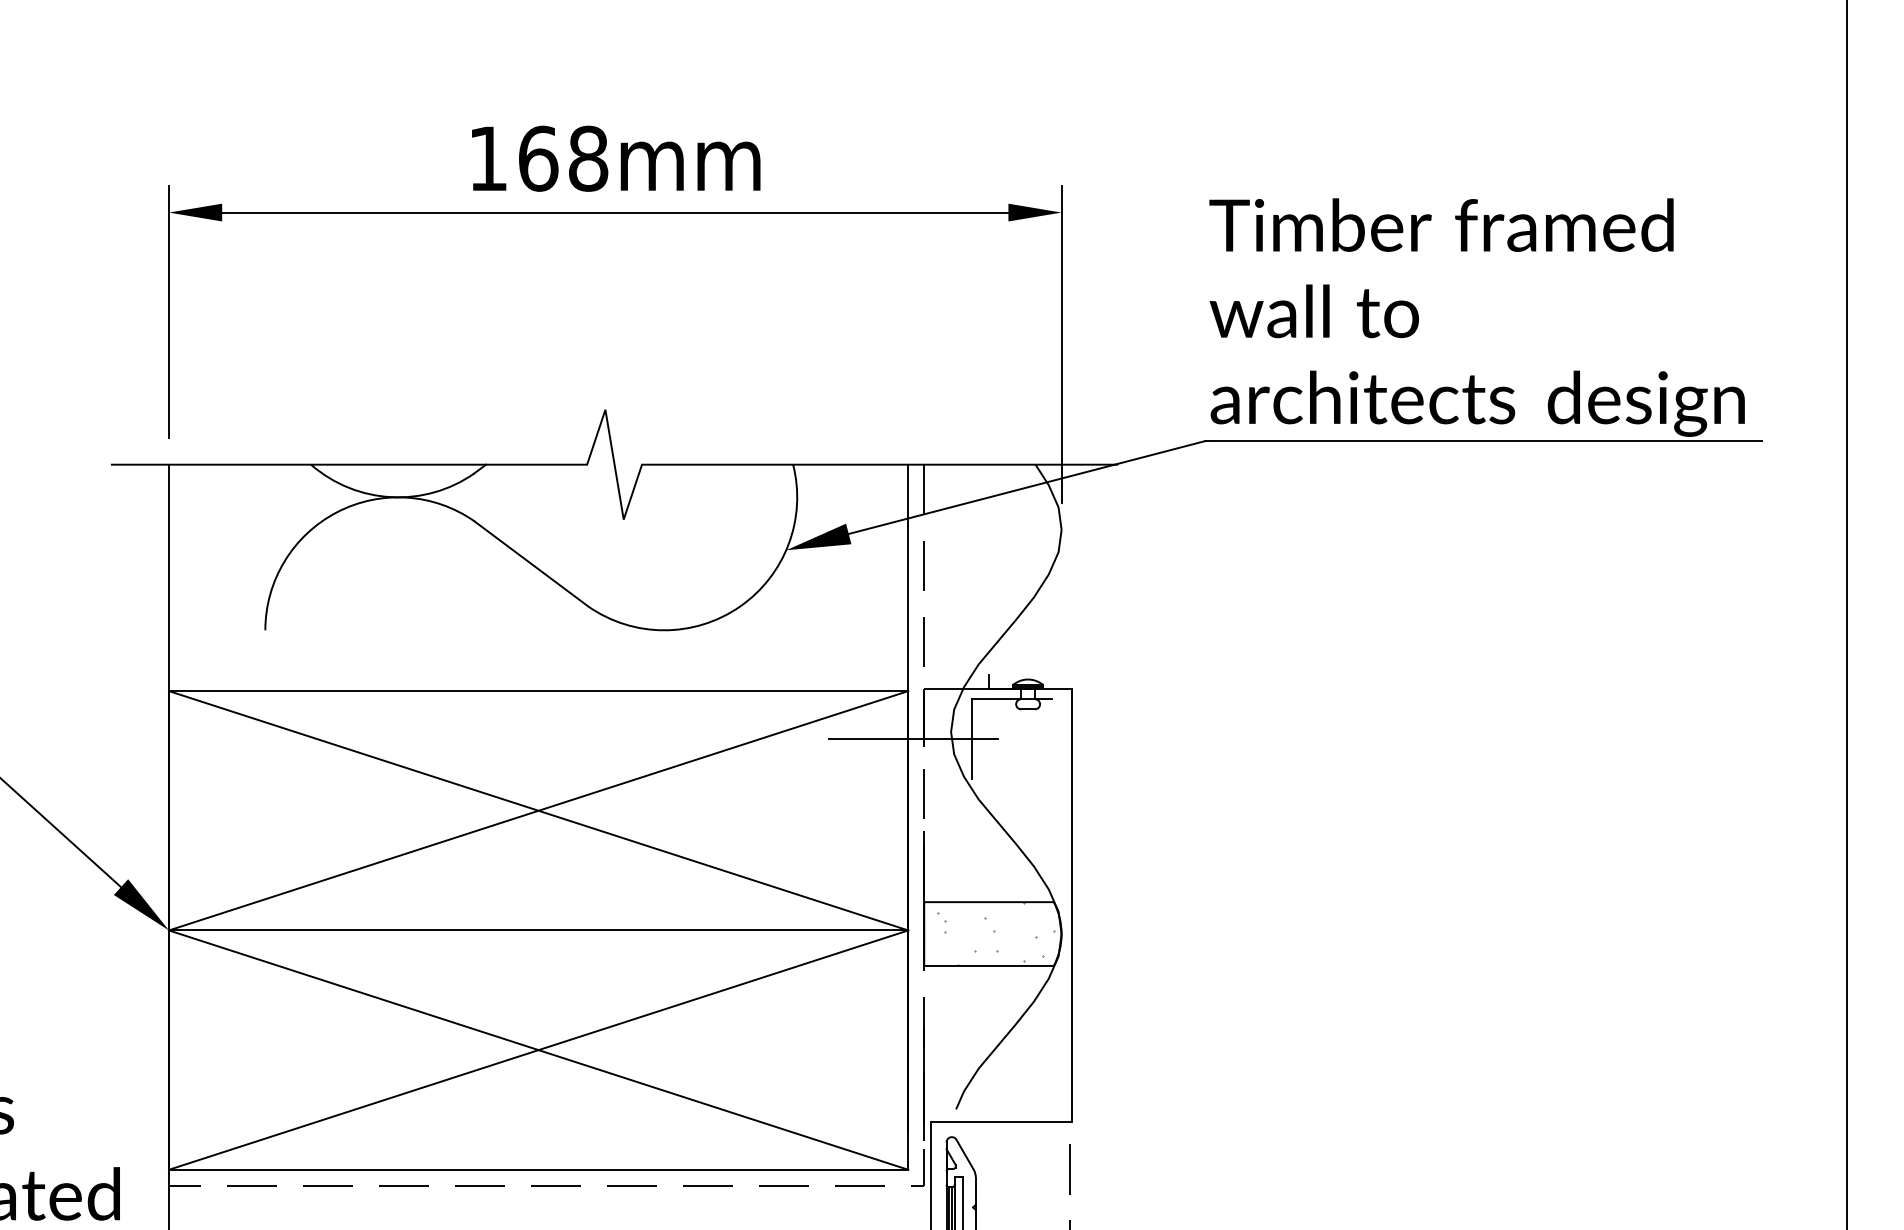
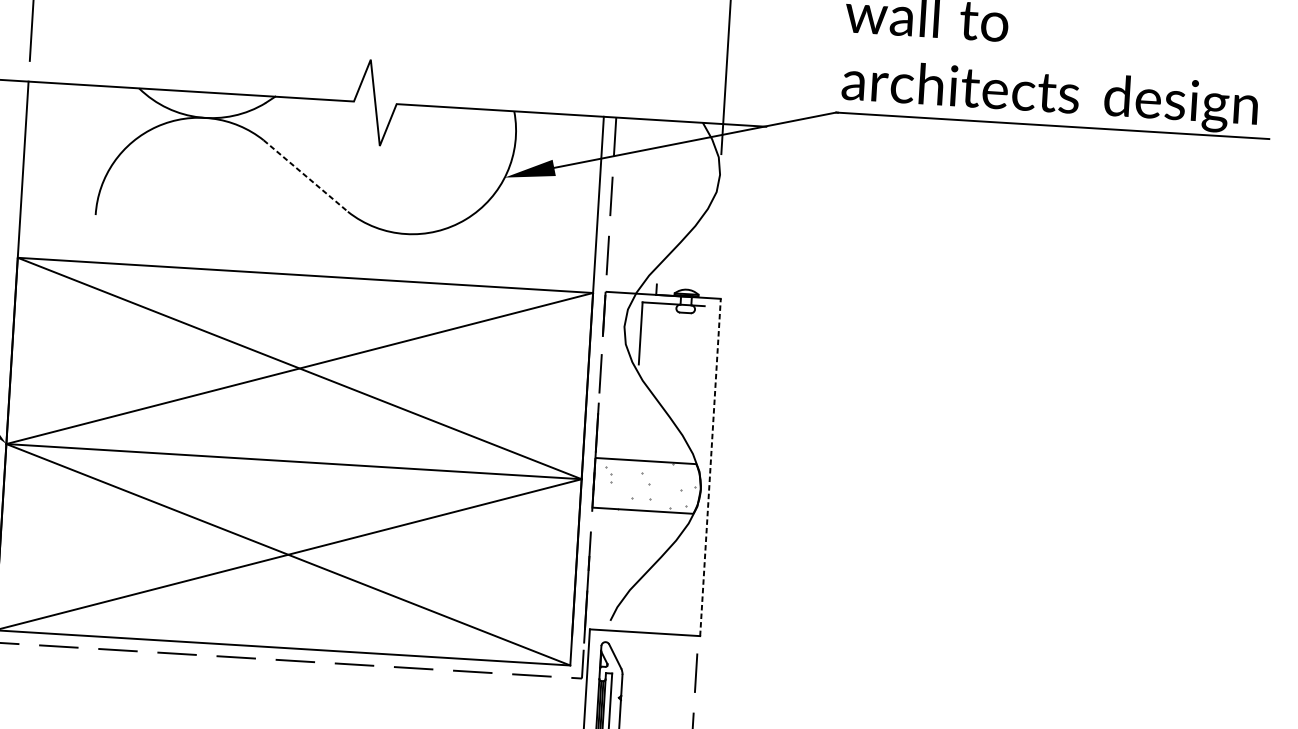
line: (531, 563) -> (305, 175), solid -> dashed
line: (913, 738) -> (594, 330), removed
line: (1072, 905) -> (710, 467), solid -> dashed

